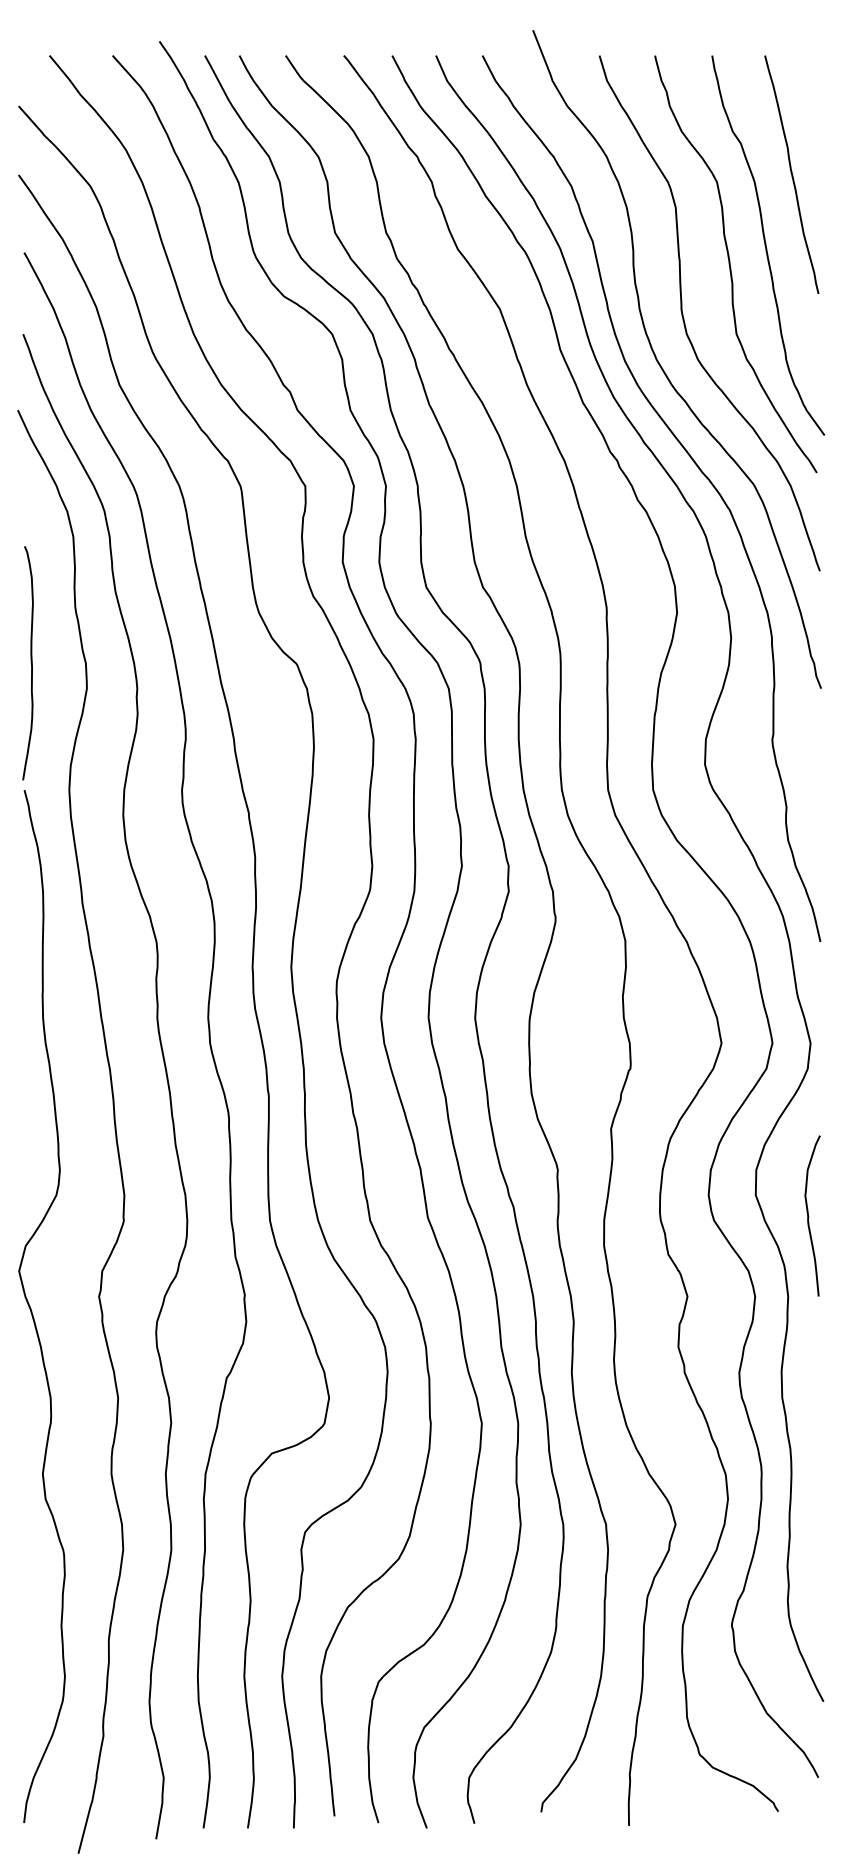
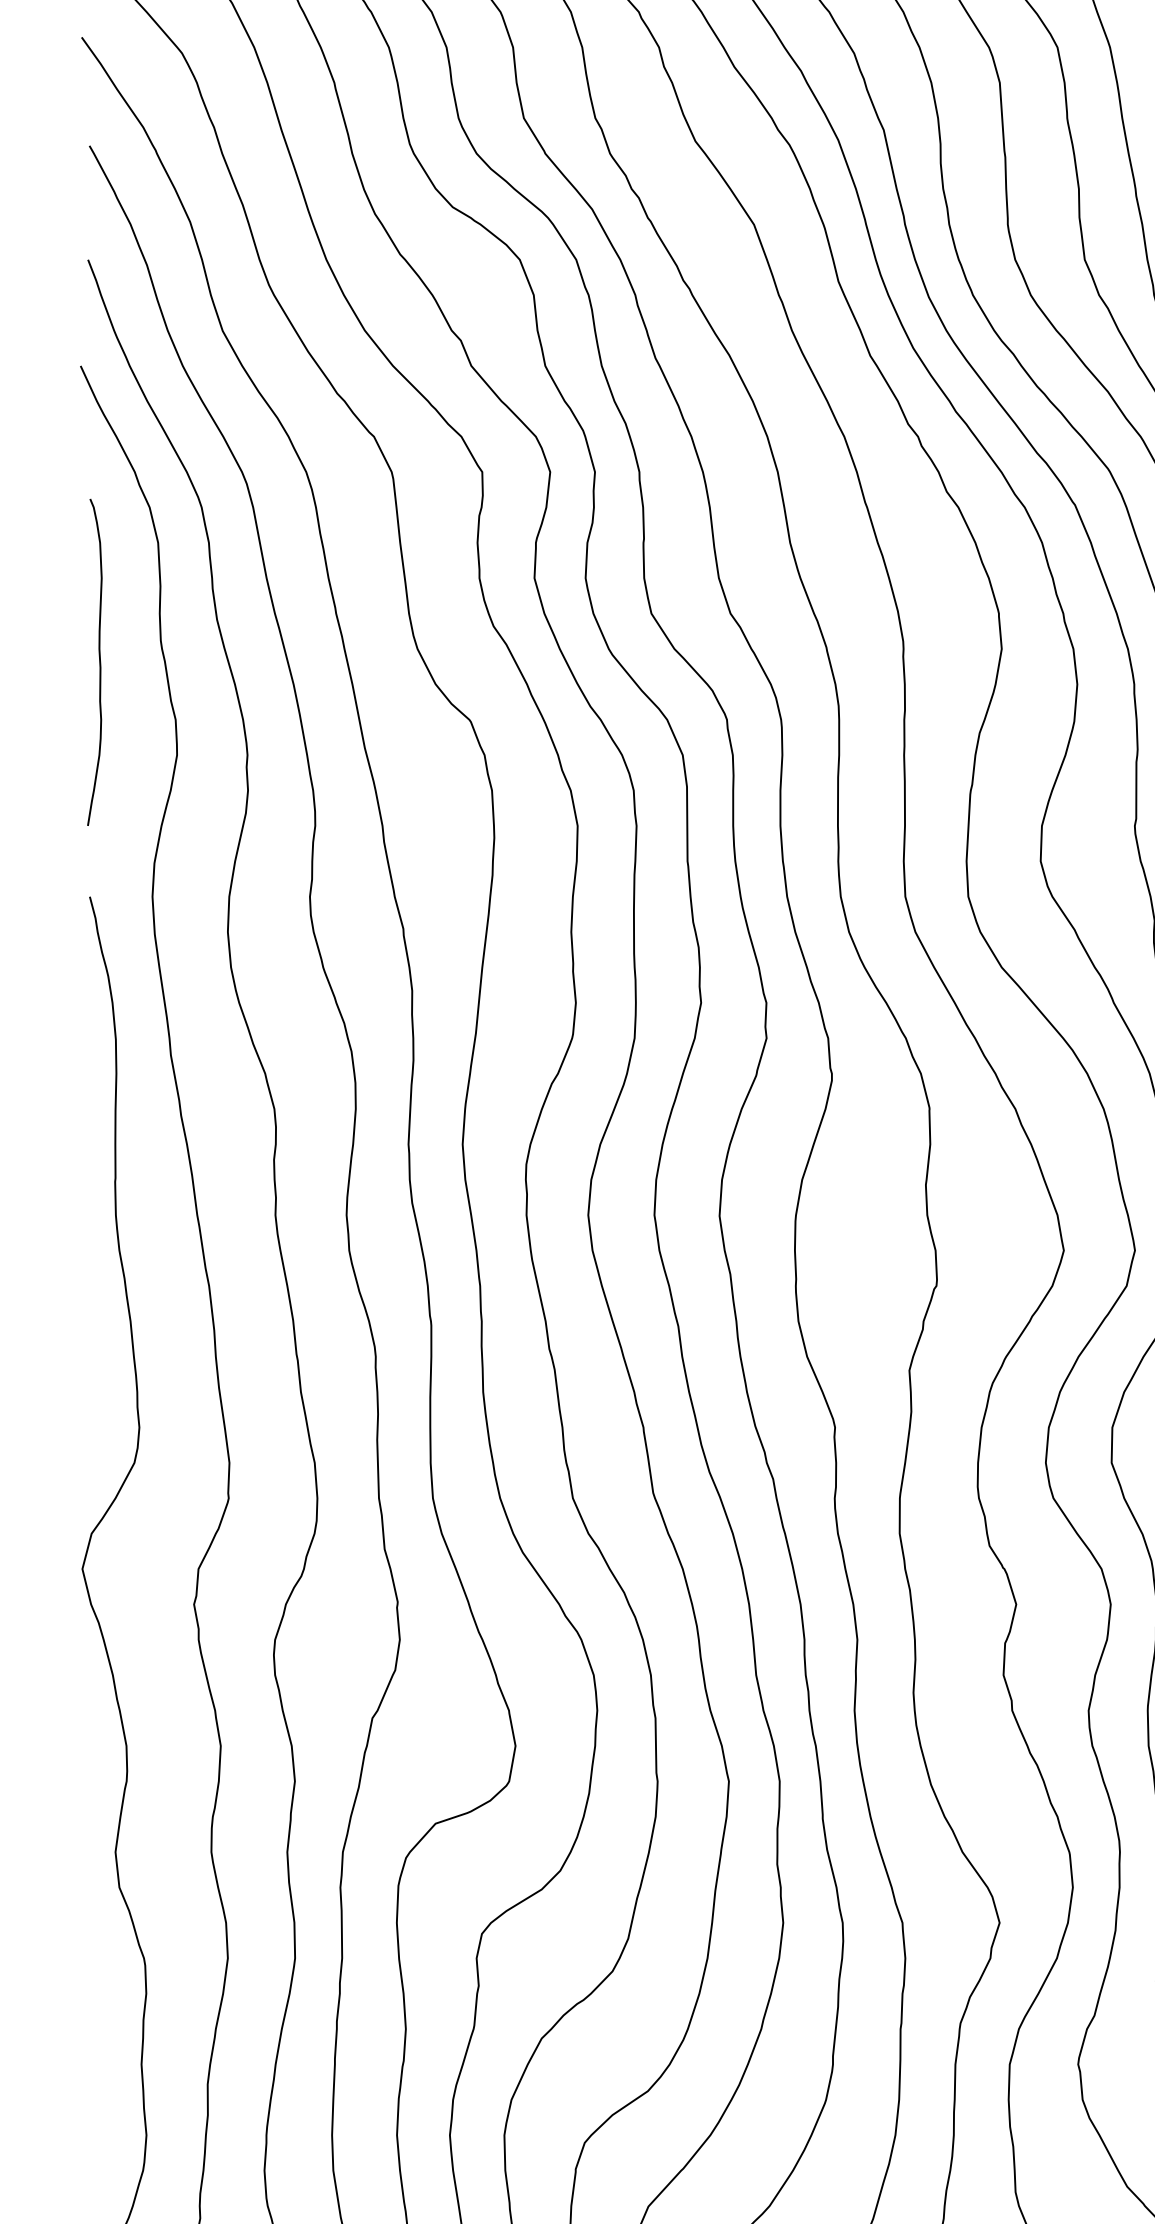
curve: (30, 662) -> (98, 661), moved

